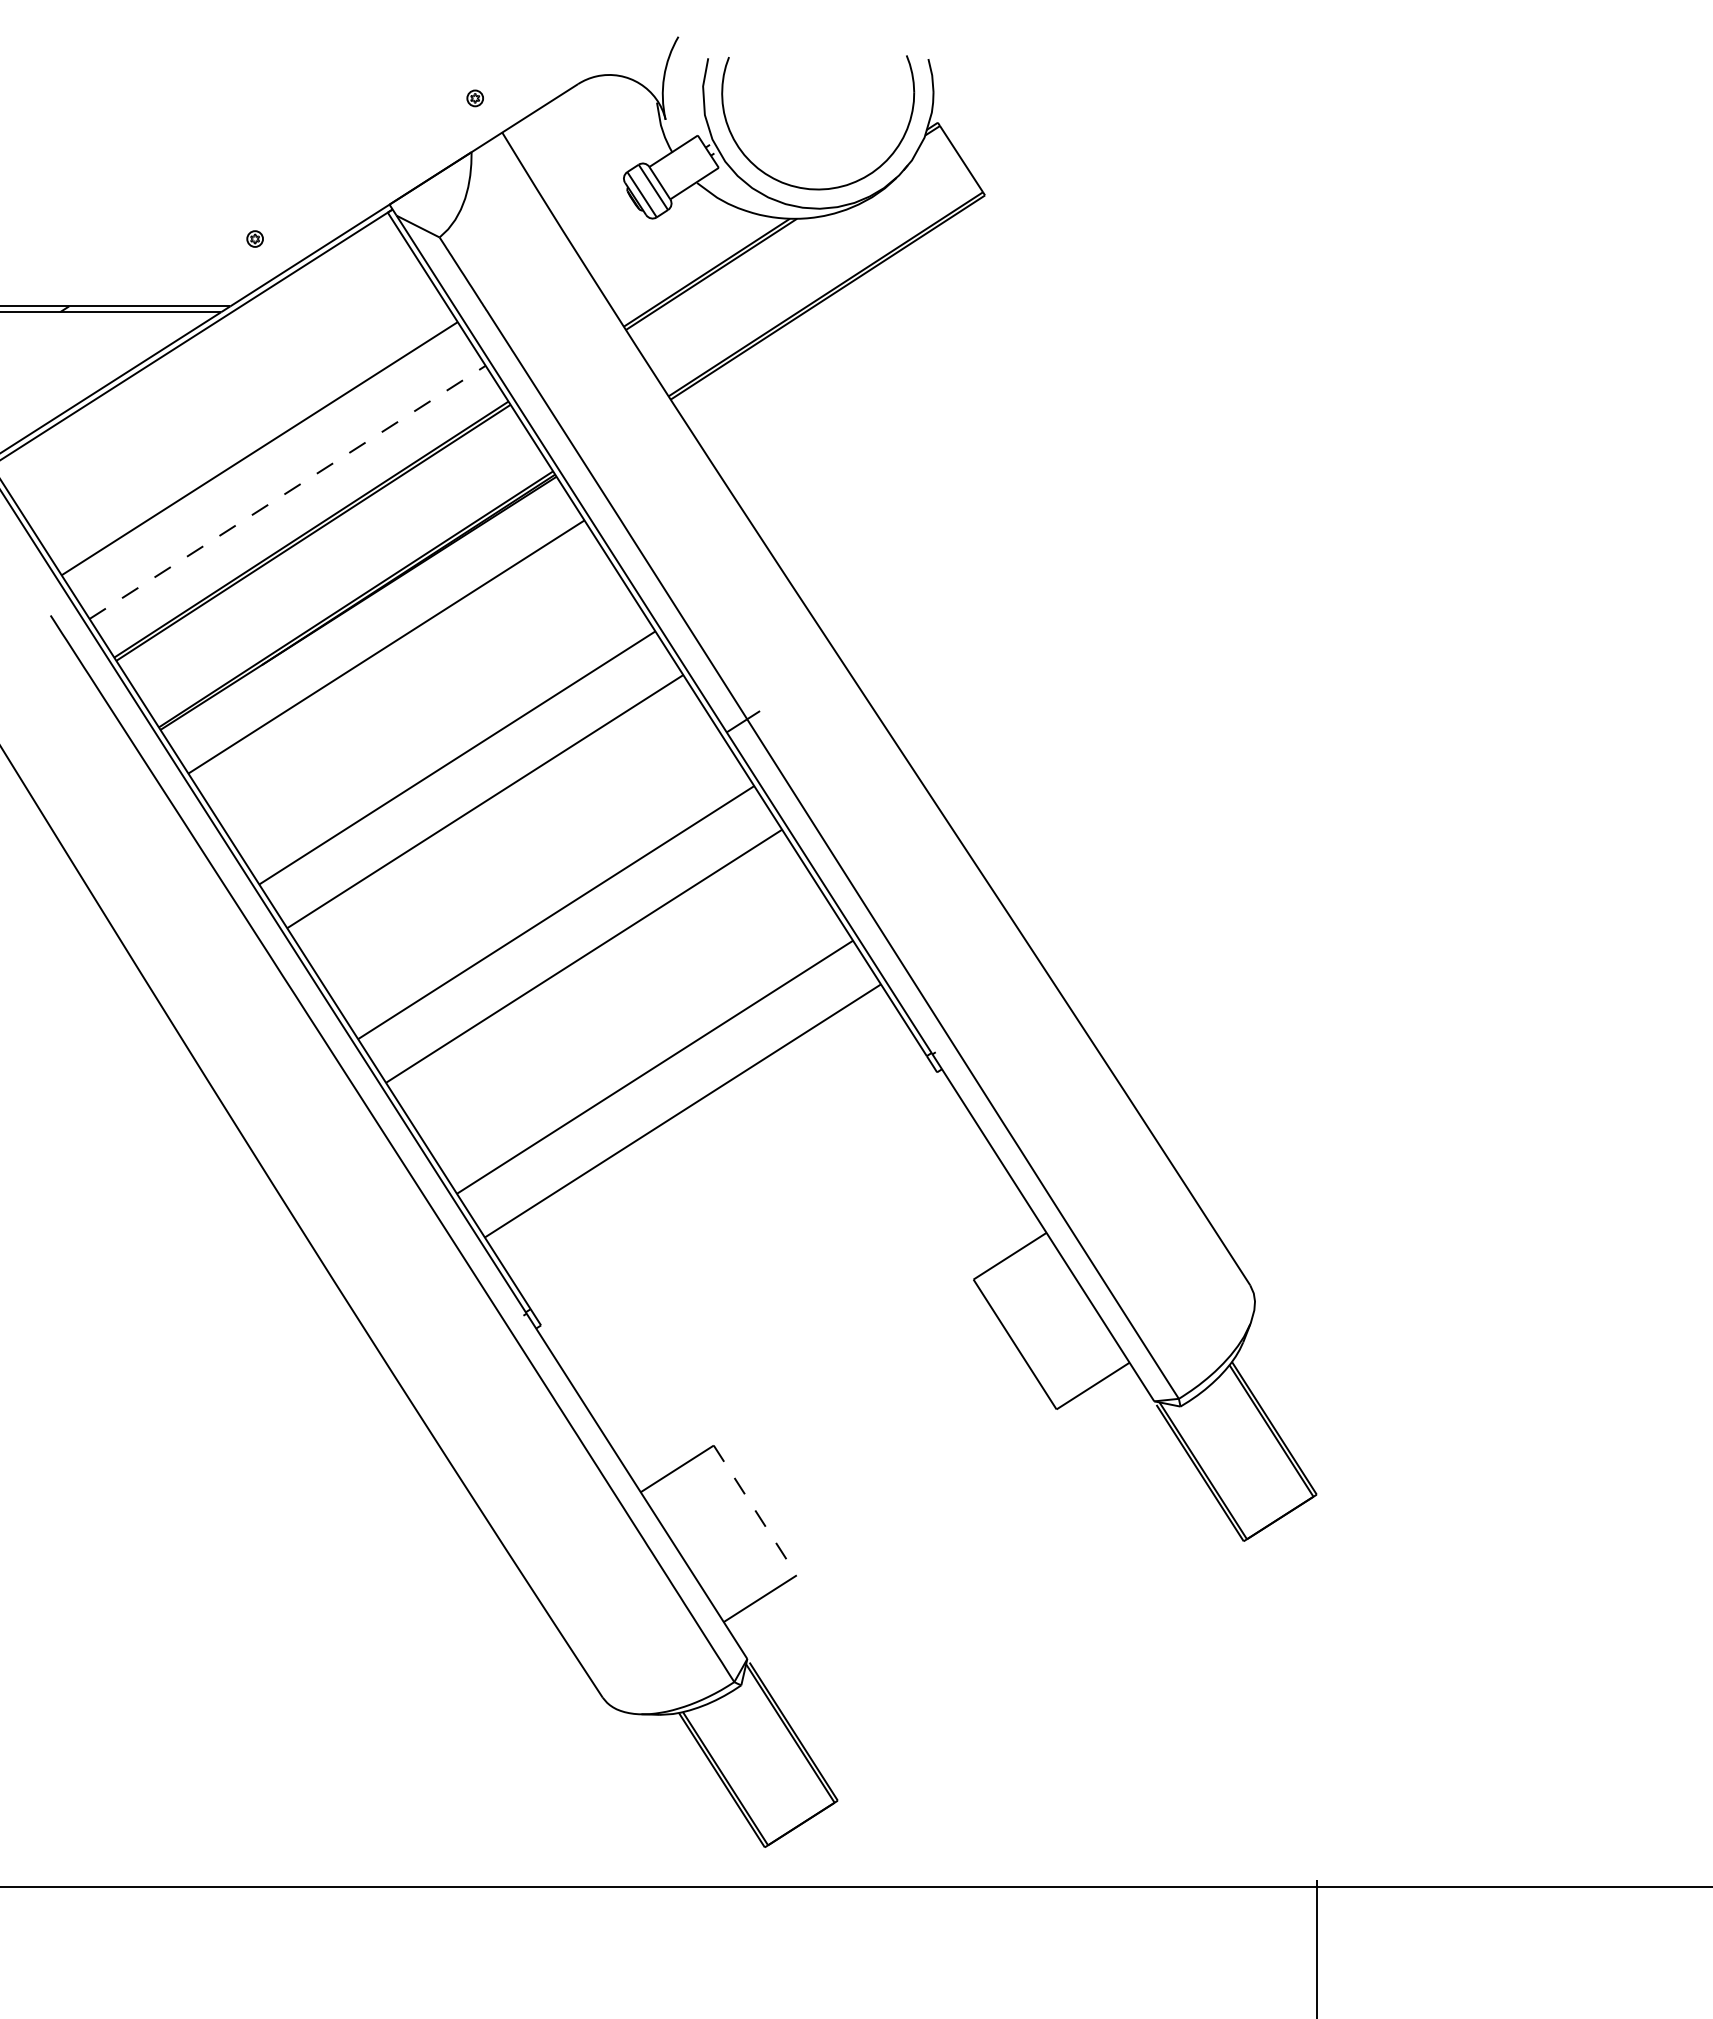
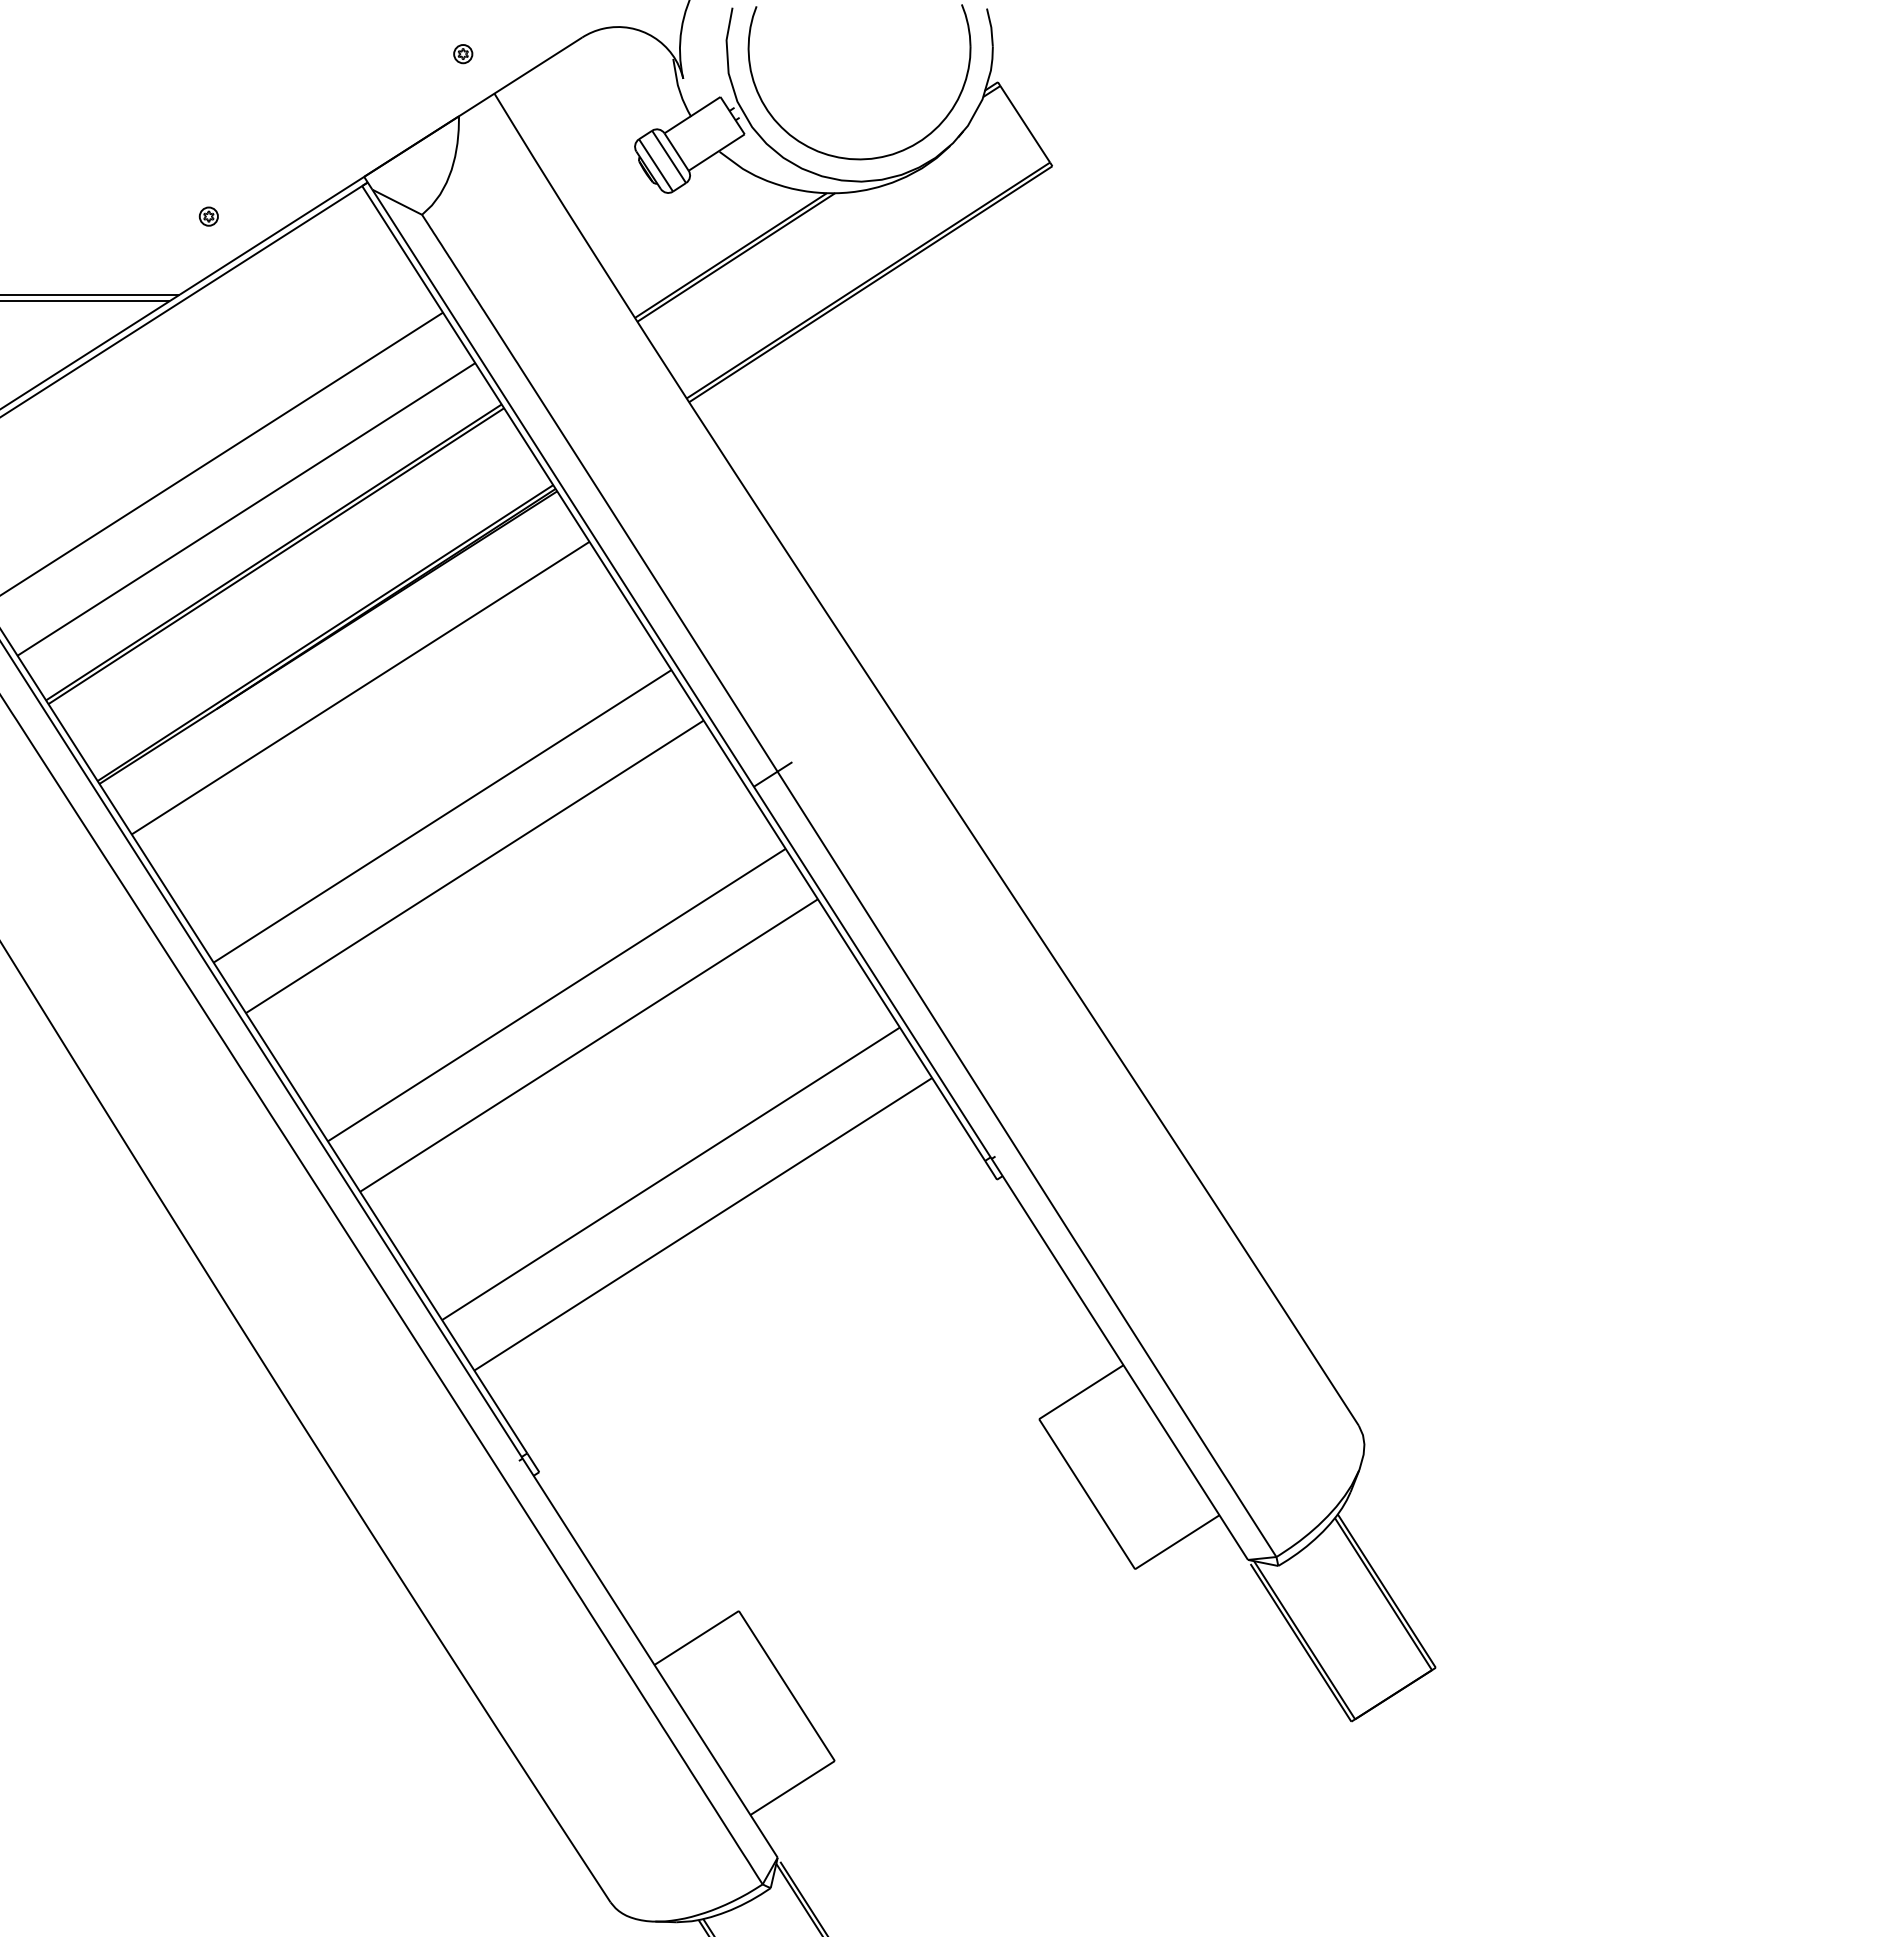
line: (288, 492) -> (247, 509), dashed -> solid
line: (755, 1510) -> (787, 1686), dashed -> solid

